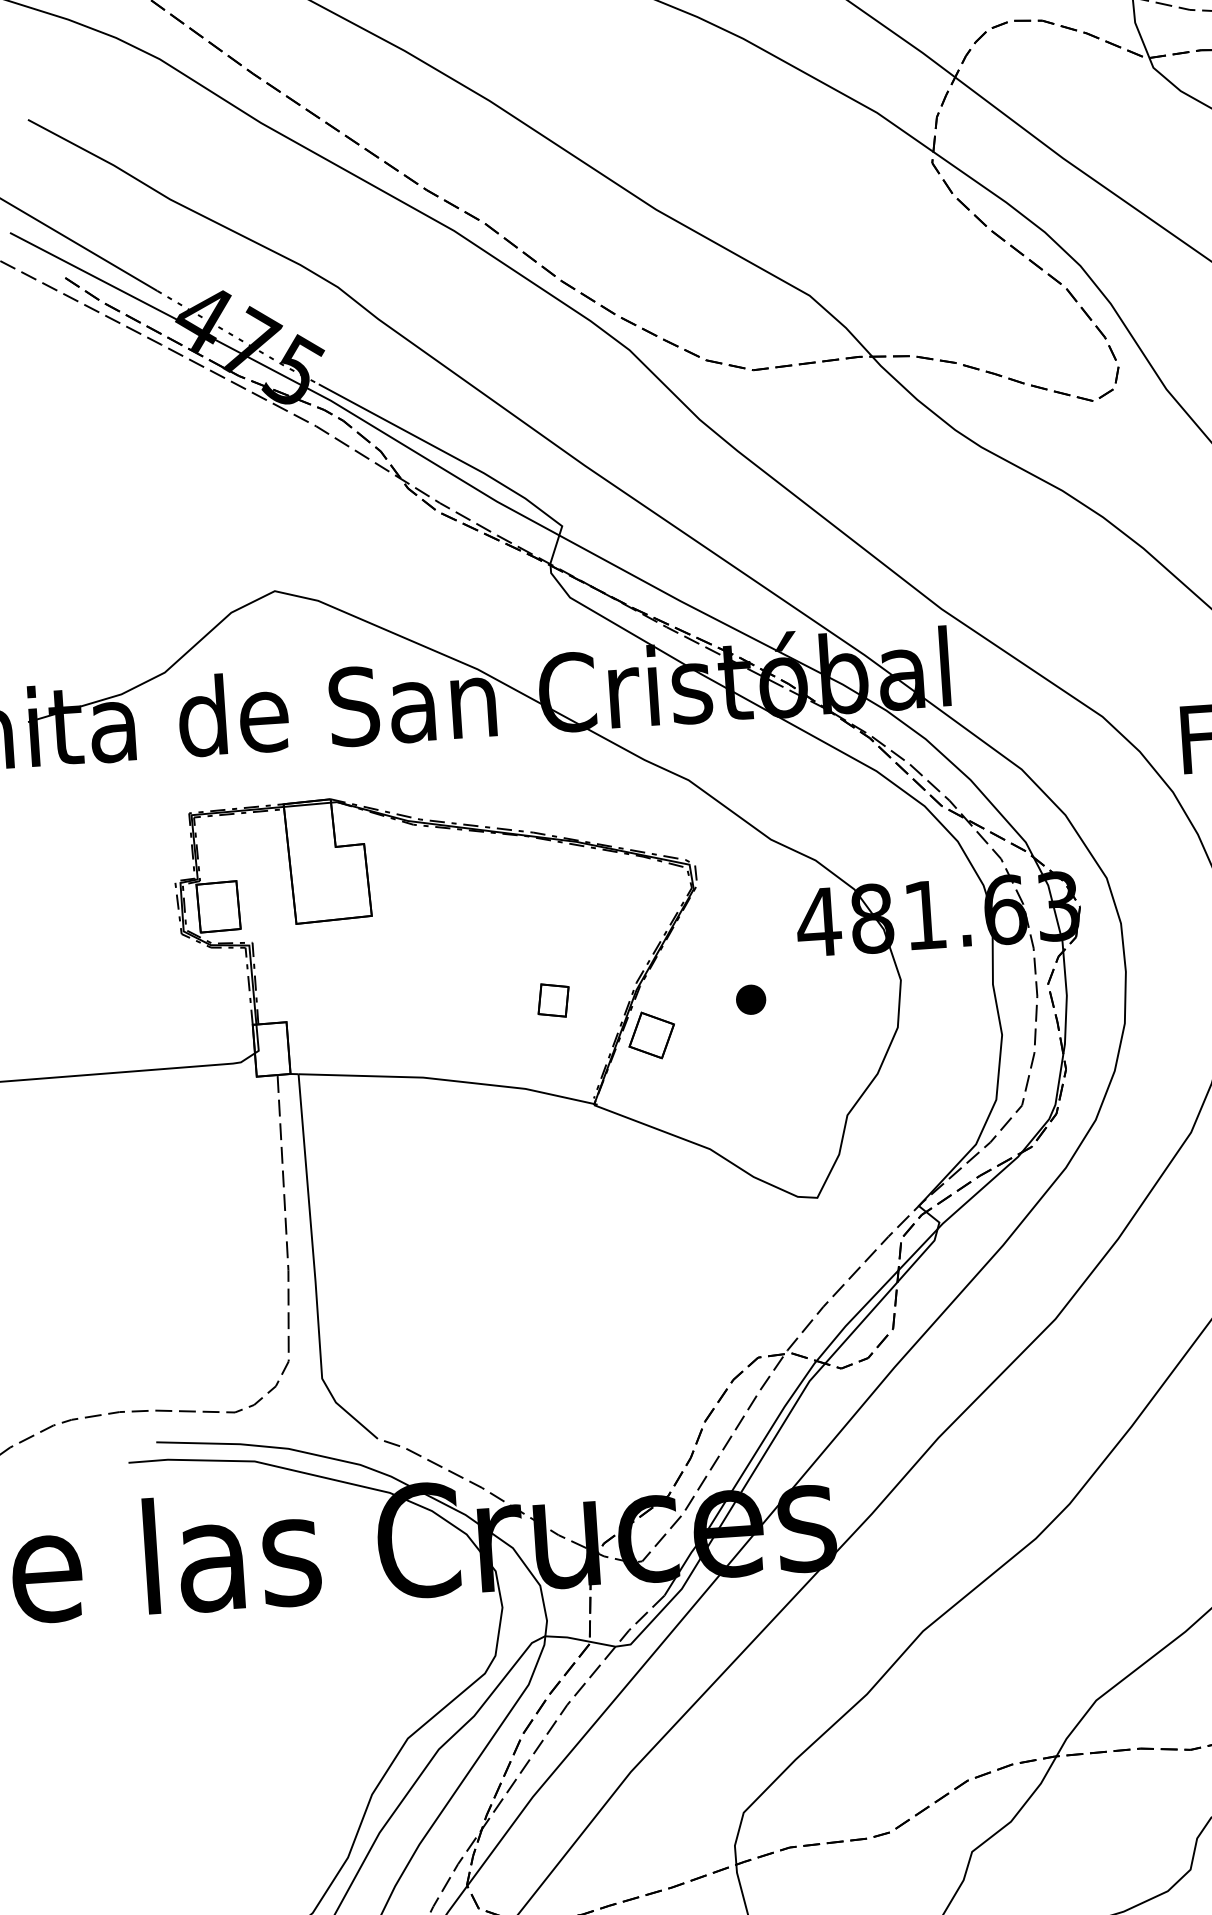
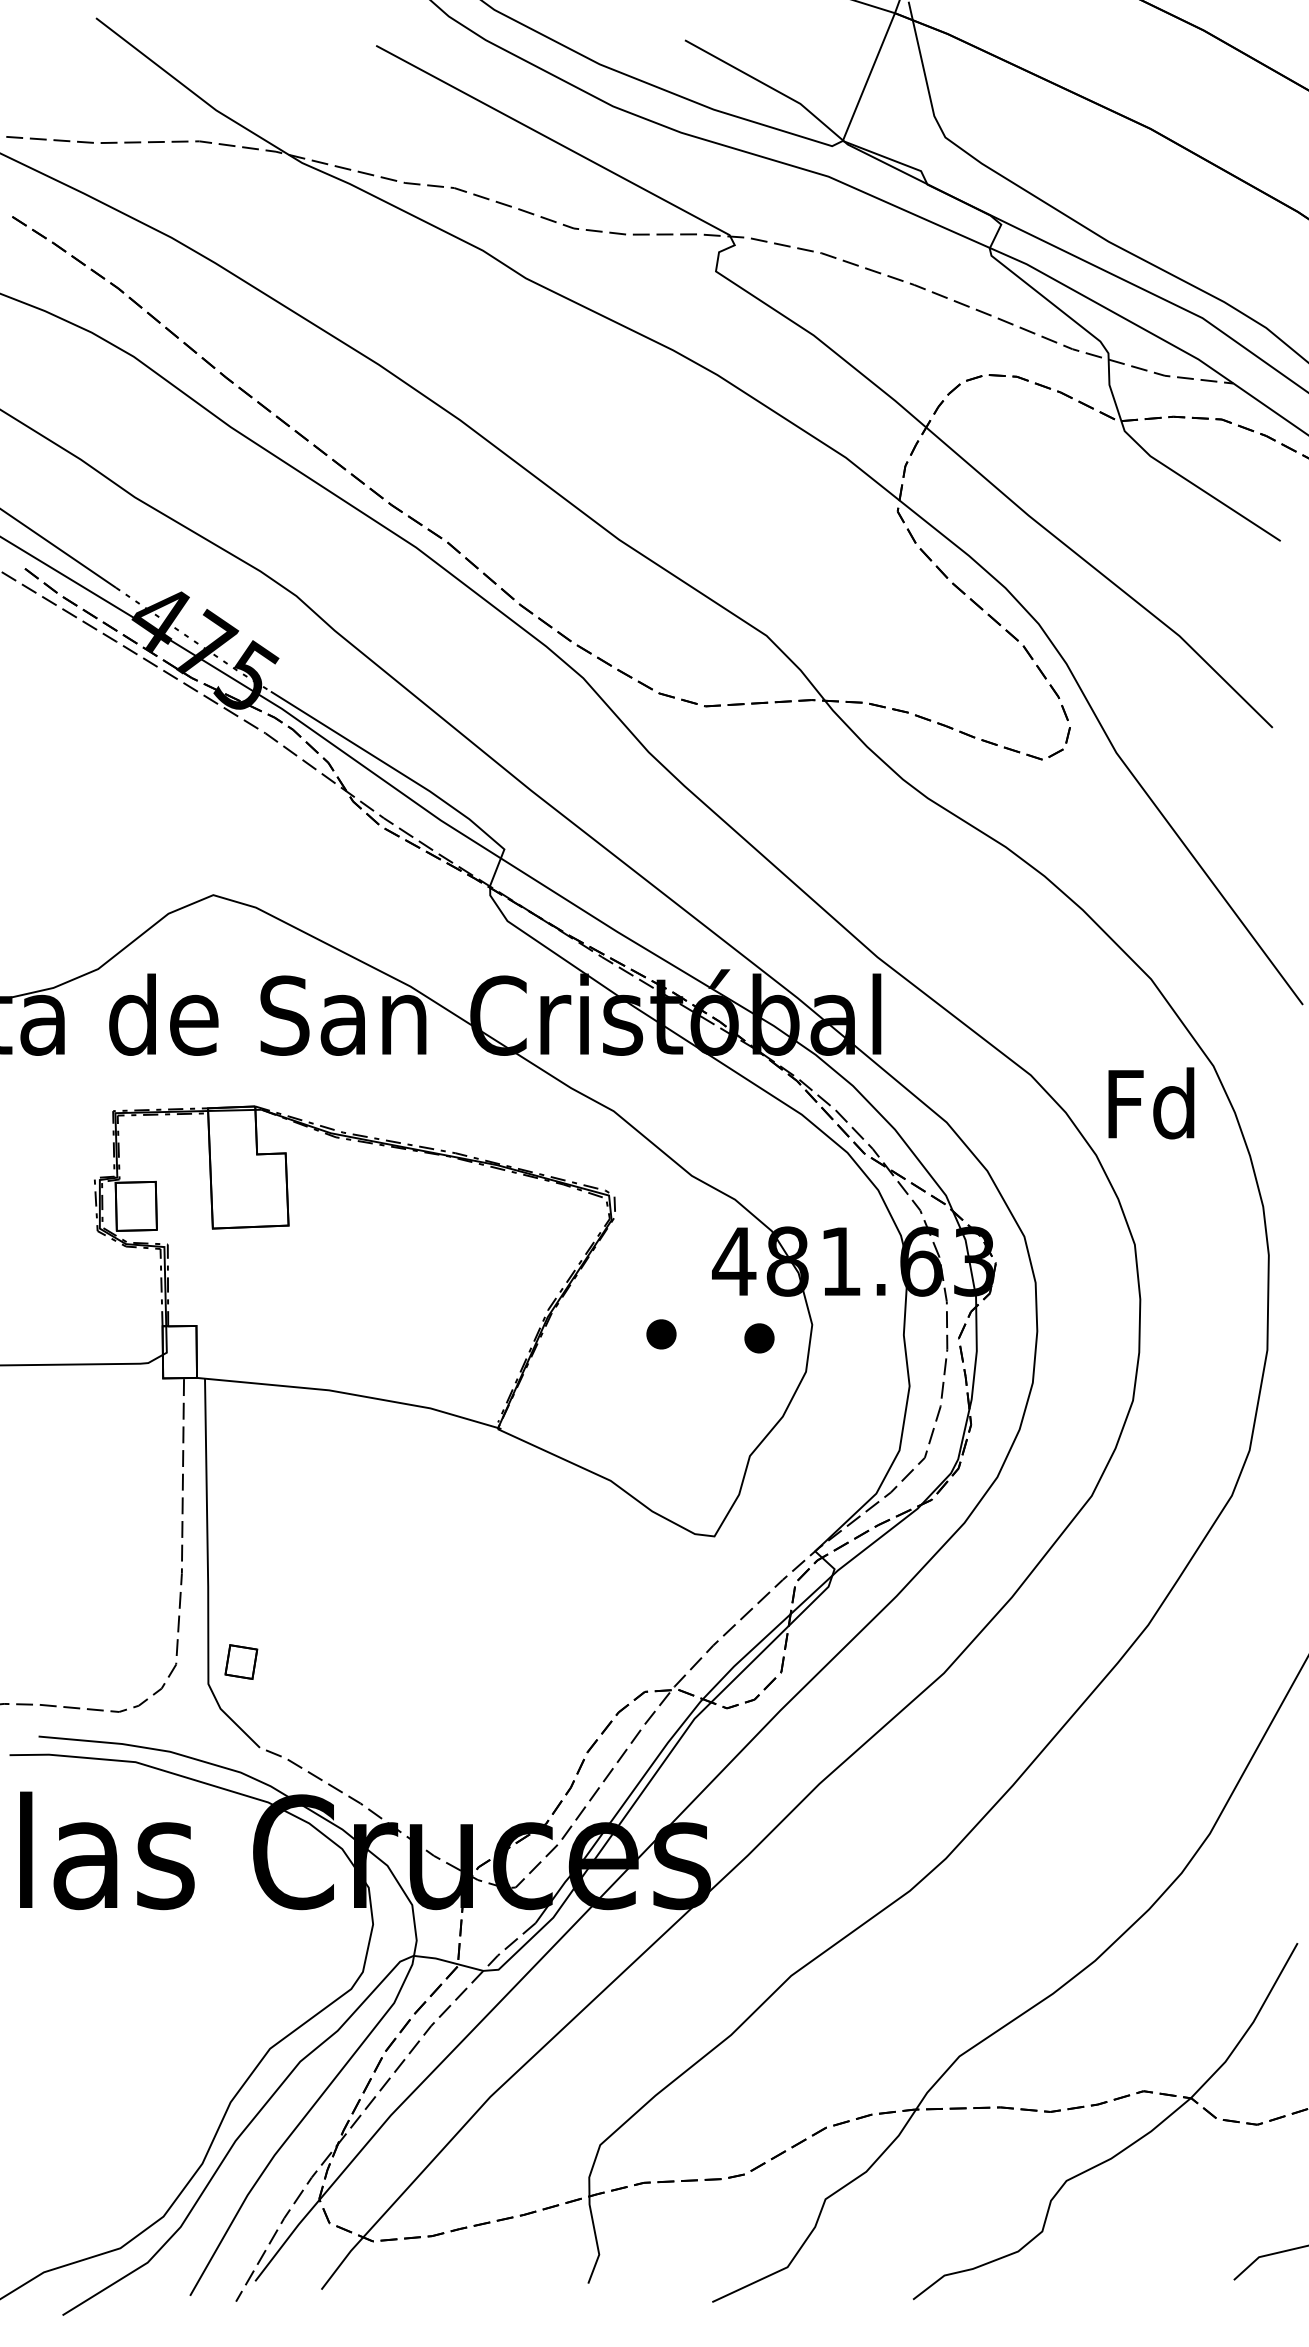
part: (849, 997) -> (759, 1338), added
part: (553, 999) -> (241, 1661), moved
part: (651, 1035) -> (559, 1363), removed

